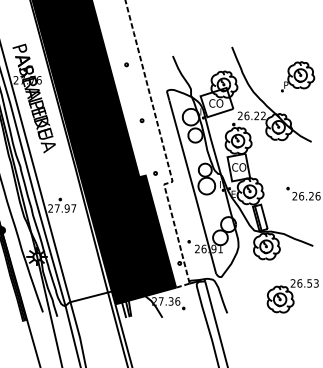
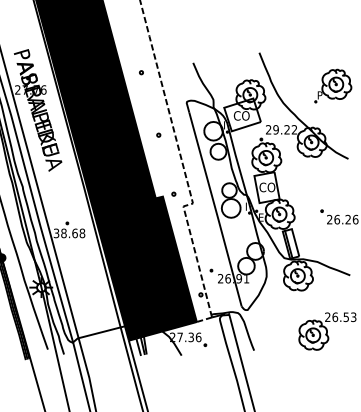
text: (246, 115) -> (275, 129), 26.22 -> 29.22
text: (62, 208) -> (69, 233), 27.97 -> 38.68

